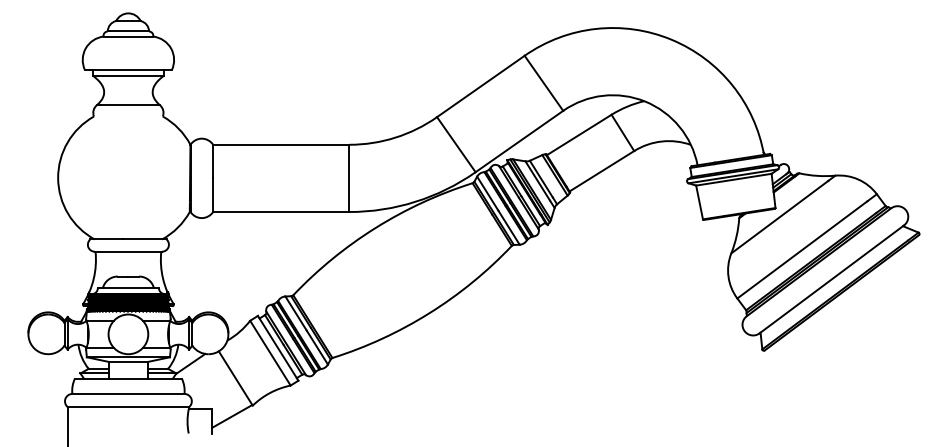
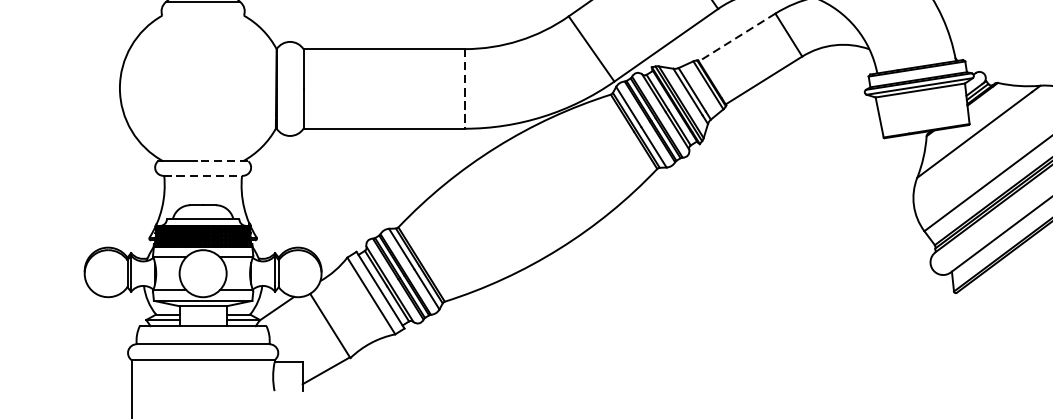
line: (578, 135) -> (736, 38), solid -> dashed
line: (349, 178) -> (465, 89), solid -> dashed
line: (145, 239) -> (223, 161), solid -> dashed
line: (128, 251) -> (203, 175), solid -> dashed

